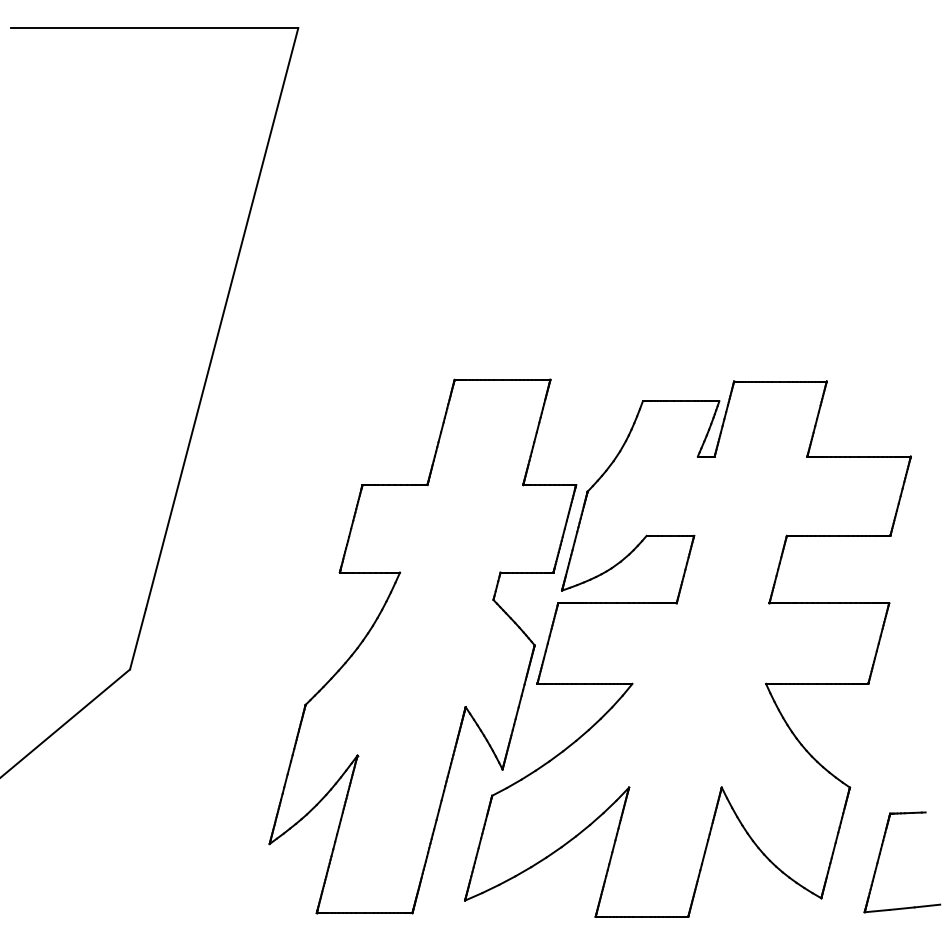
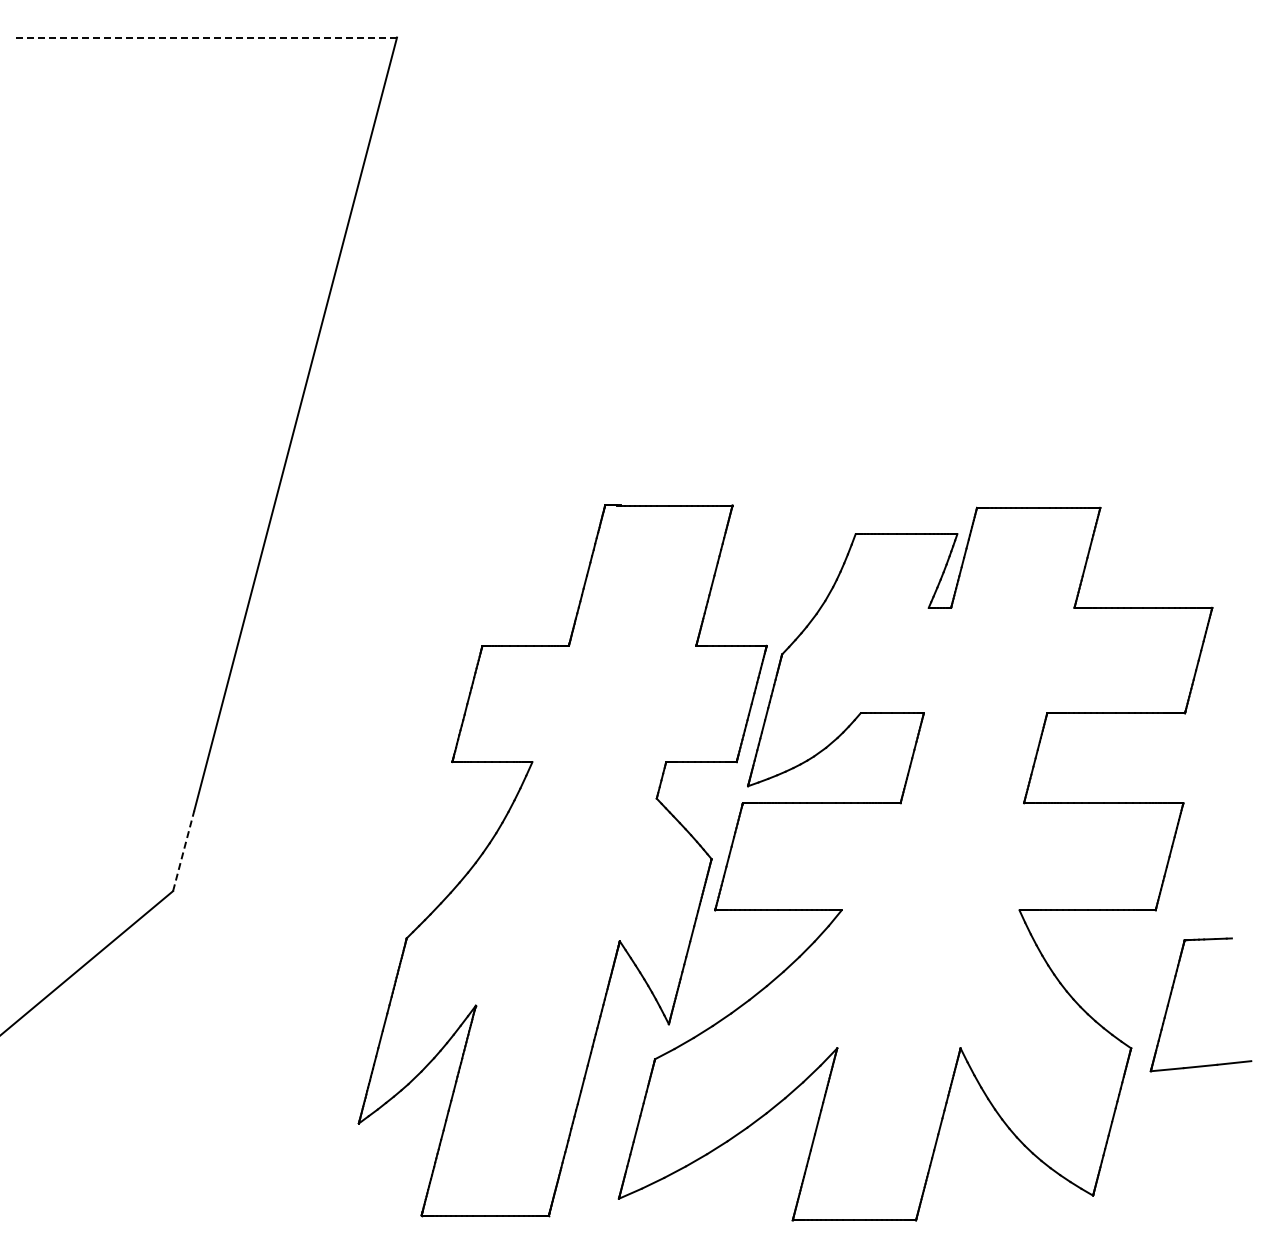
line: (154, 28) -> (205, 37), solid -> dashed
line: (137, 638) -> (183, 850), solid -> dashed
part: (880, 856) -> (1171, 996), moved

